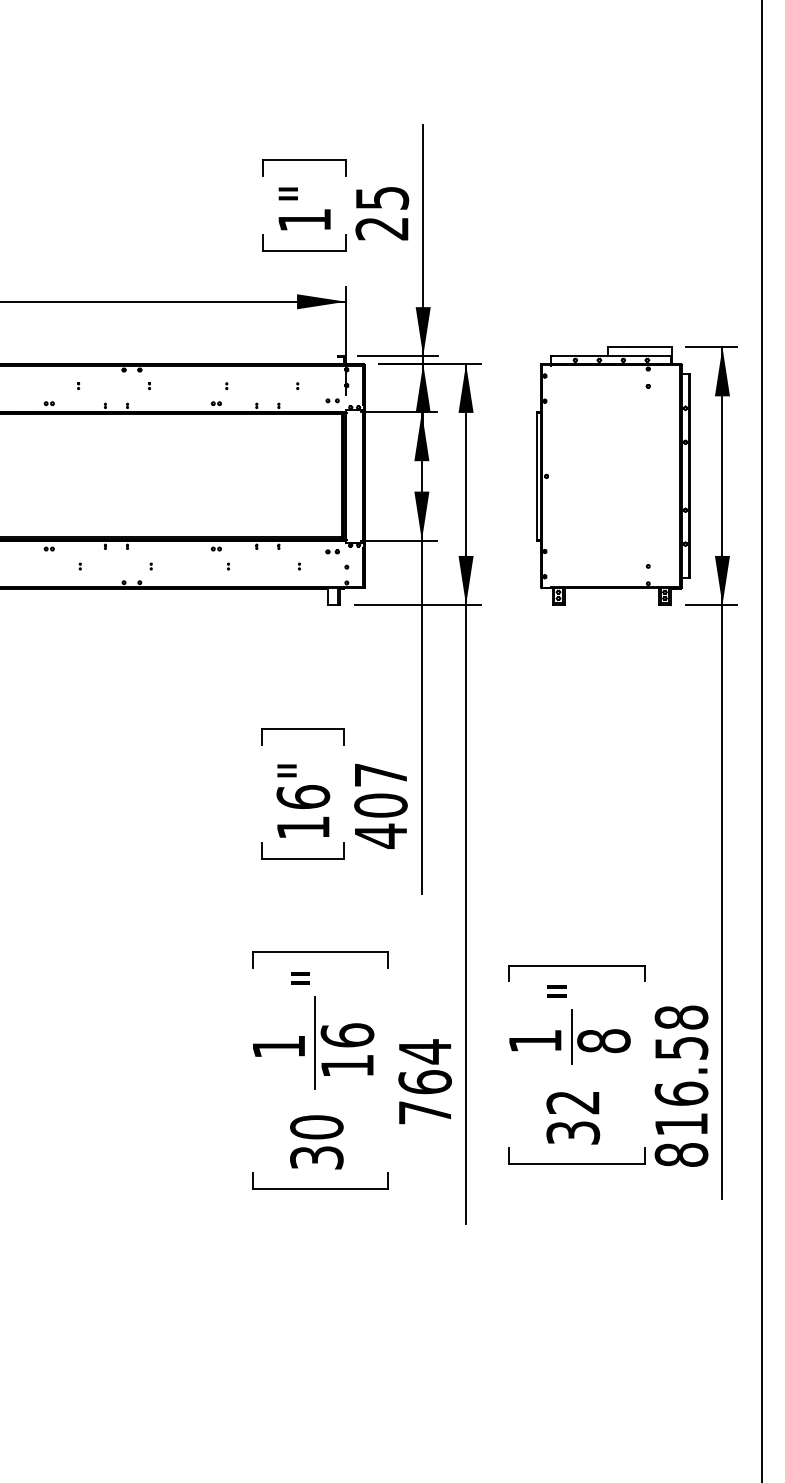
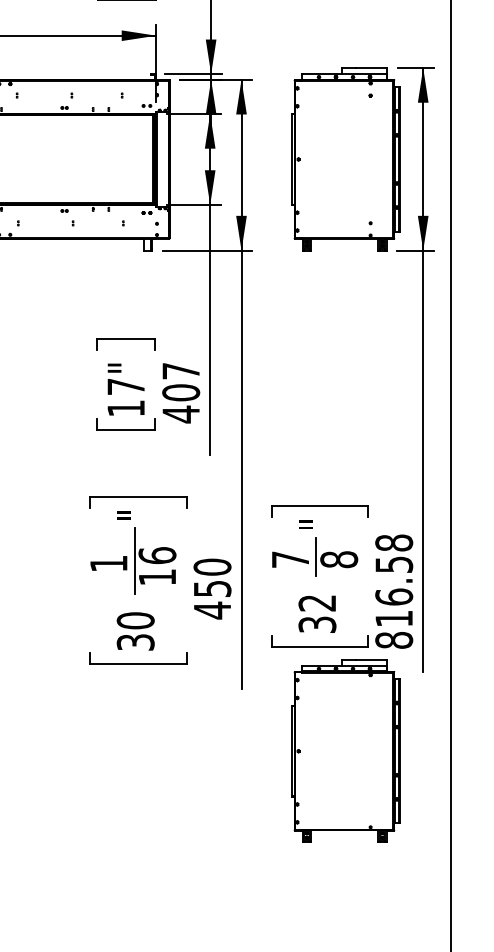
text: (303, 796) -> (126, 386), 16" -> 17"
text: (535, 1041) -> (290, 559), 1 -> 7
text: (424, 1082) -> (212, 589), 764 -> 450
part: (613, 1310) -> (345, 750), added

